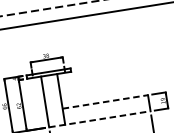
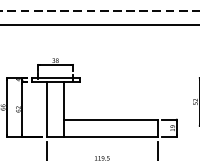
line: (104, 101) -> (110, 119), dashed -> solid
line: (100, 119) -> (102, 137), dashed -> solid

